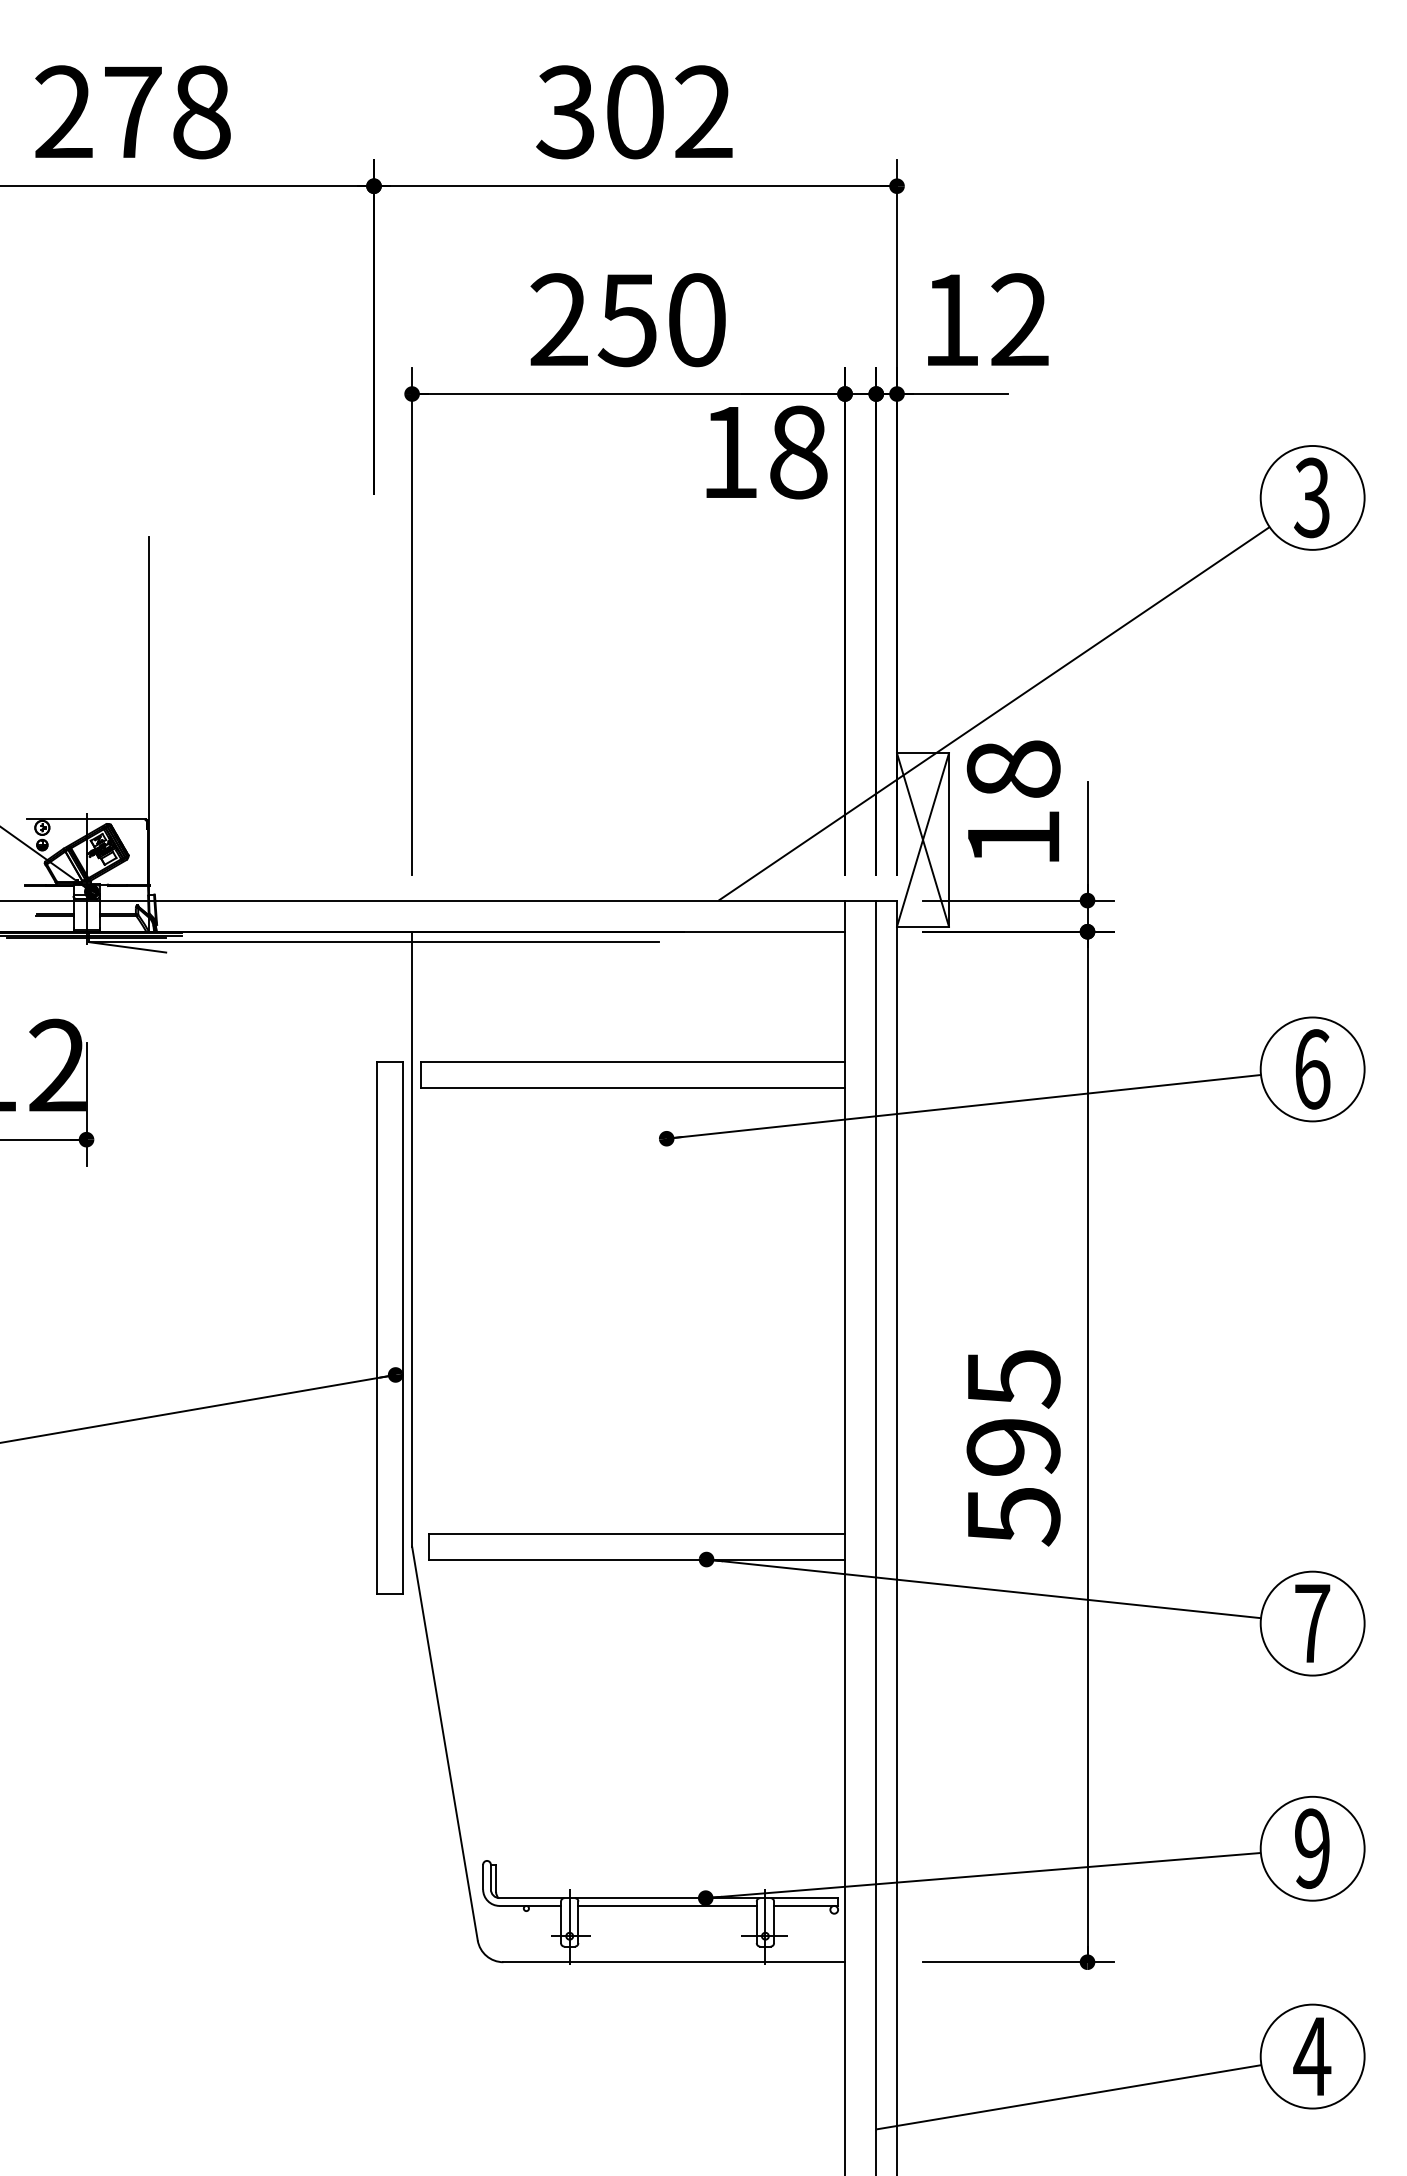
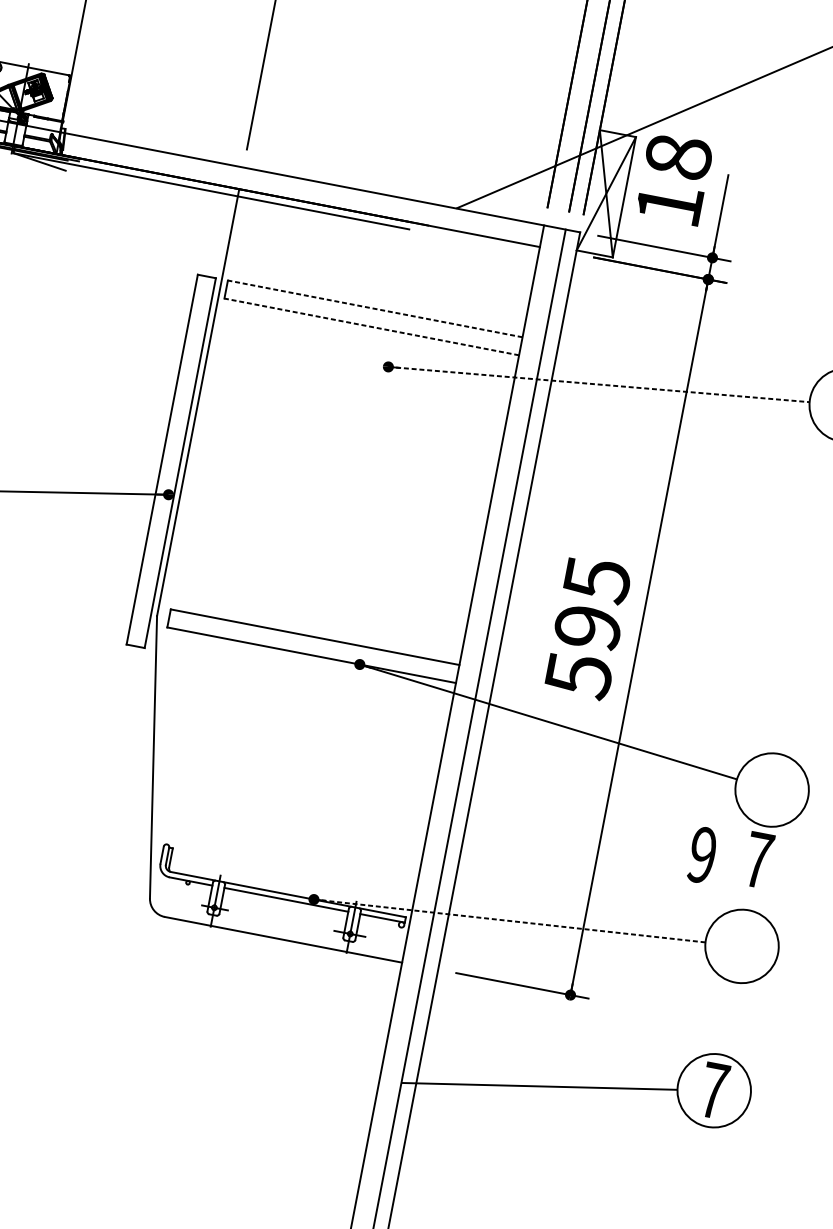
line: (632, 1061) -> (374, 308), solid -> dashed
line: (632, 1087) -> (371, 326), solid -> dashed
line: (963, 1106) -> (598, 384), solid -> dashed
text: (1312, 1623) -> (758, 860), moved
text: (1312, 1848) -> (702, 855), moved
line: (983, 1875) -> (509, 920), solid -> dashed
text: (1312, 2056) -> (714, 1090), 4 -> 7

